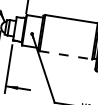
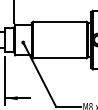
line: (65, 55) -> (59, 58), dashed -> solid

